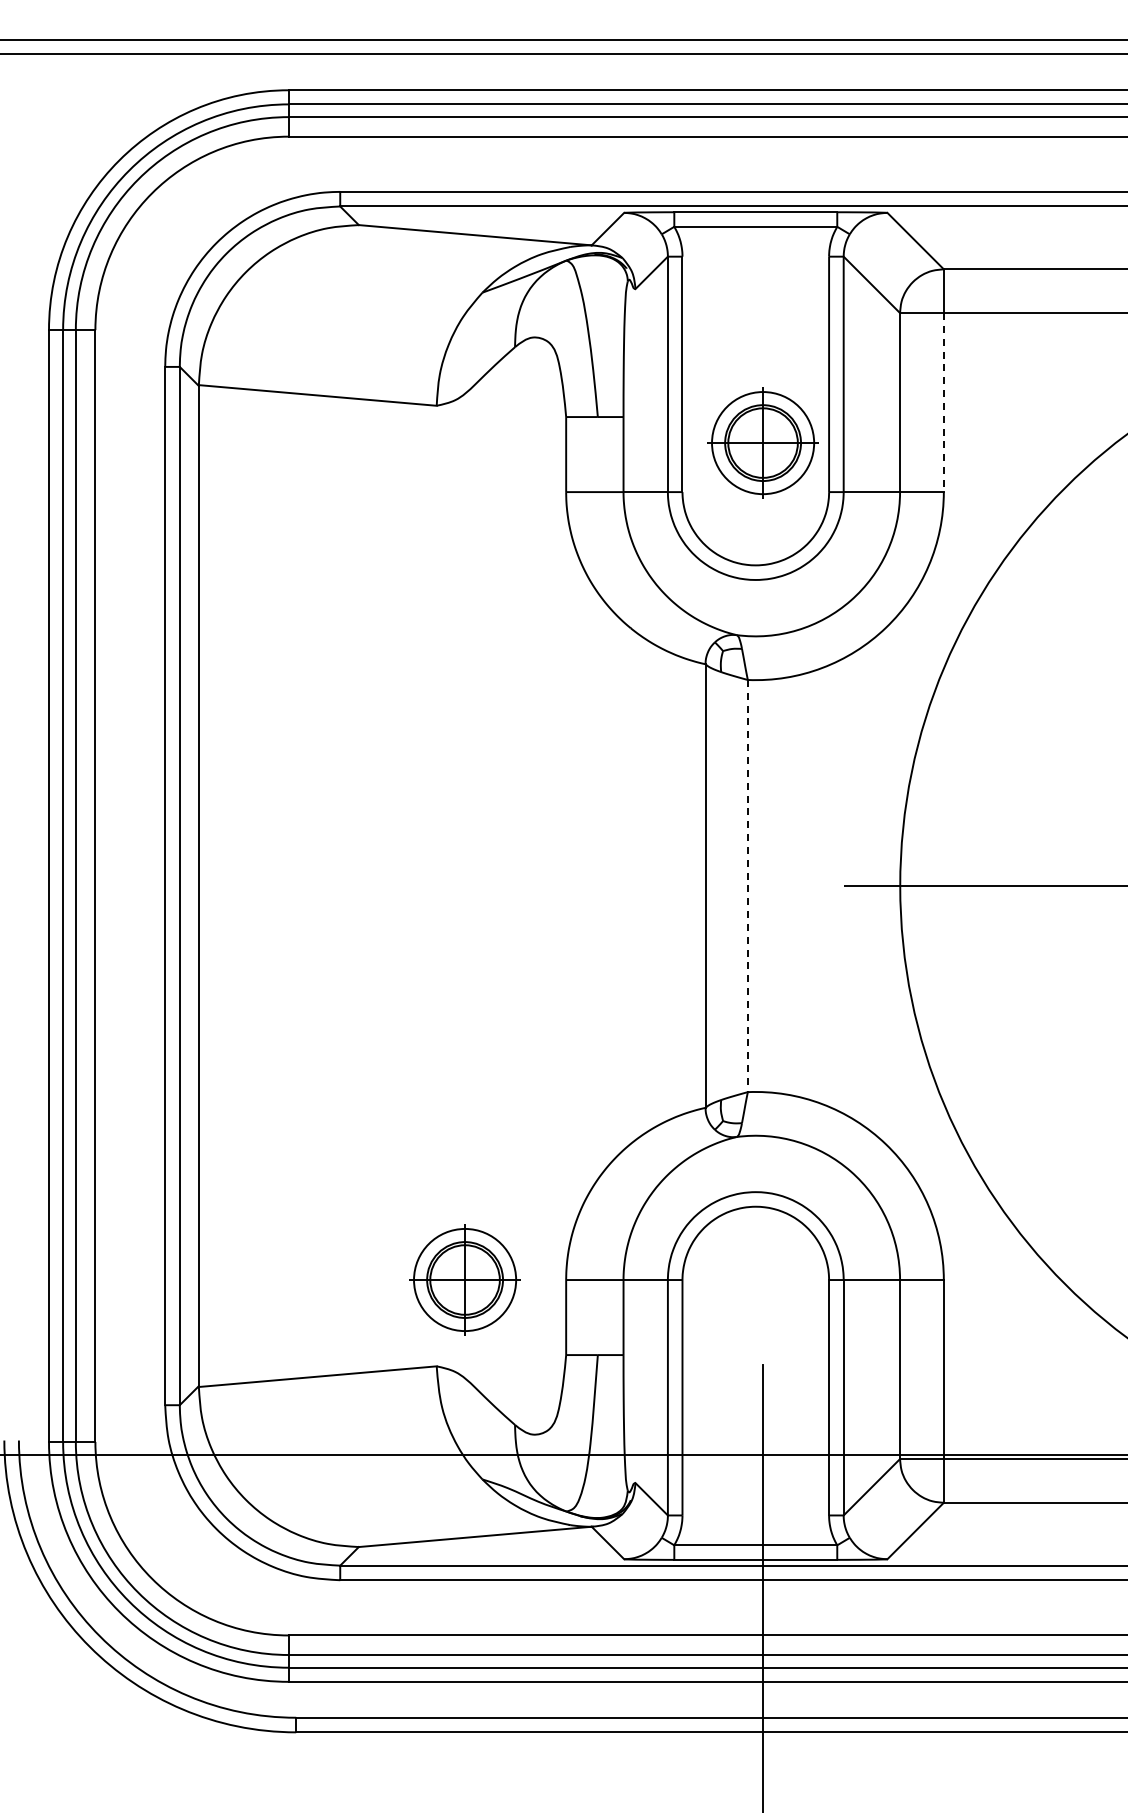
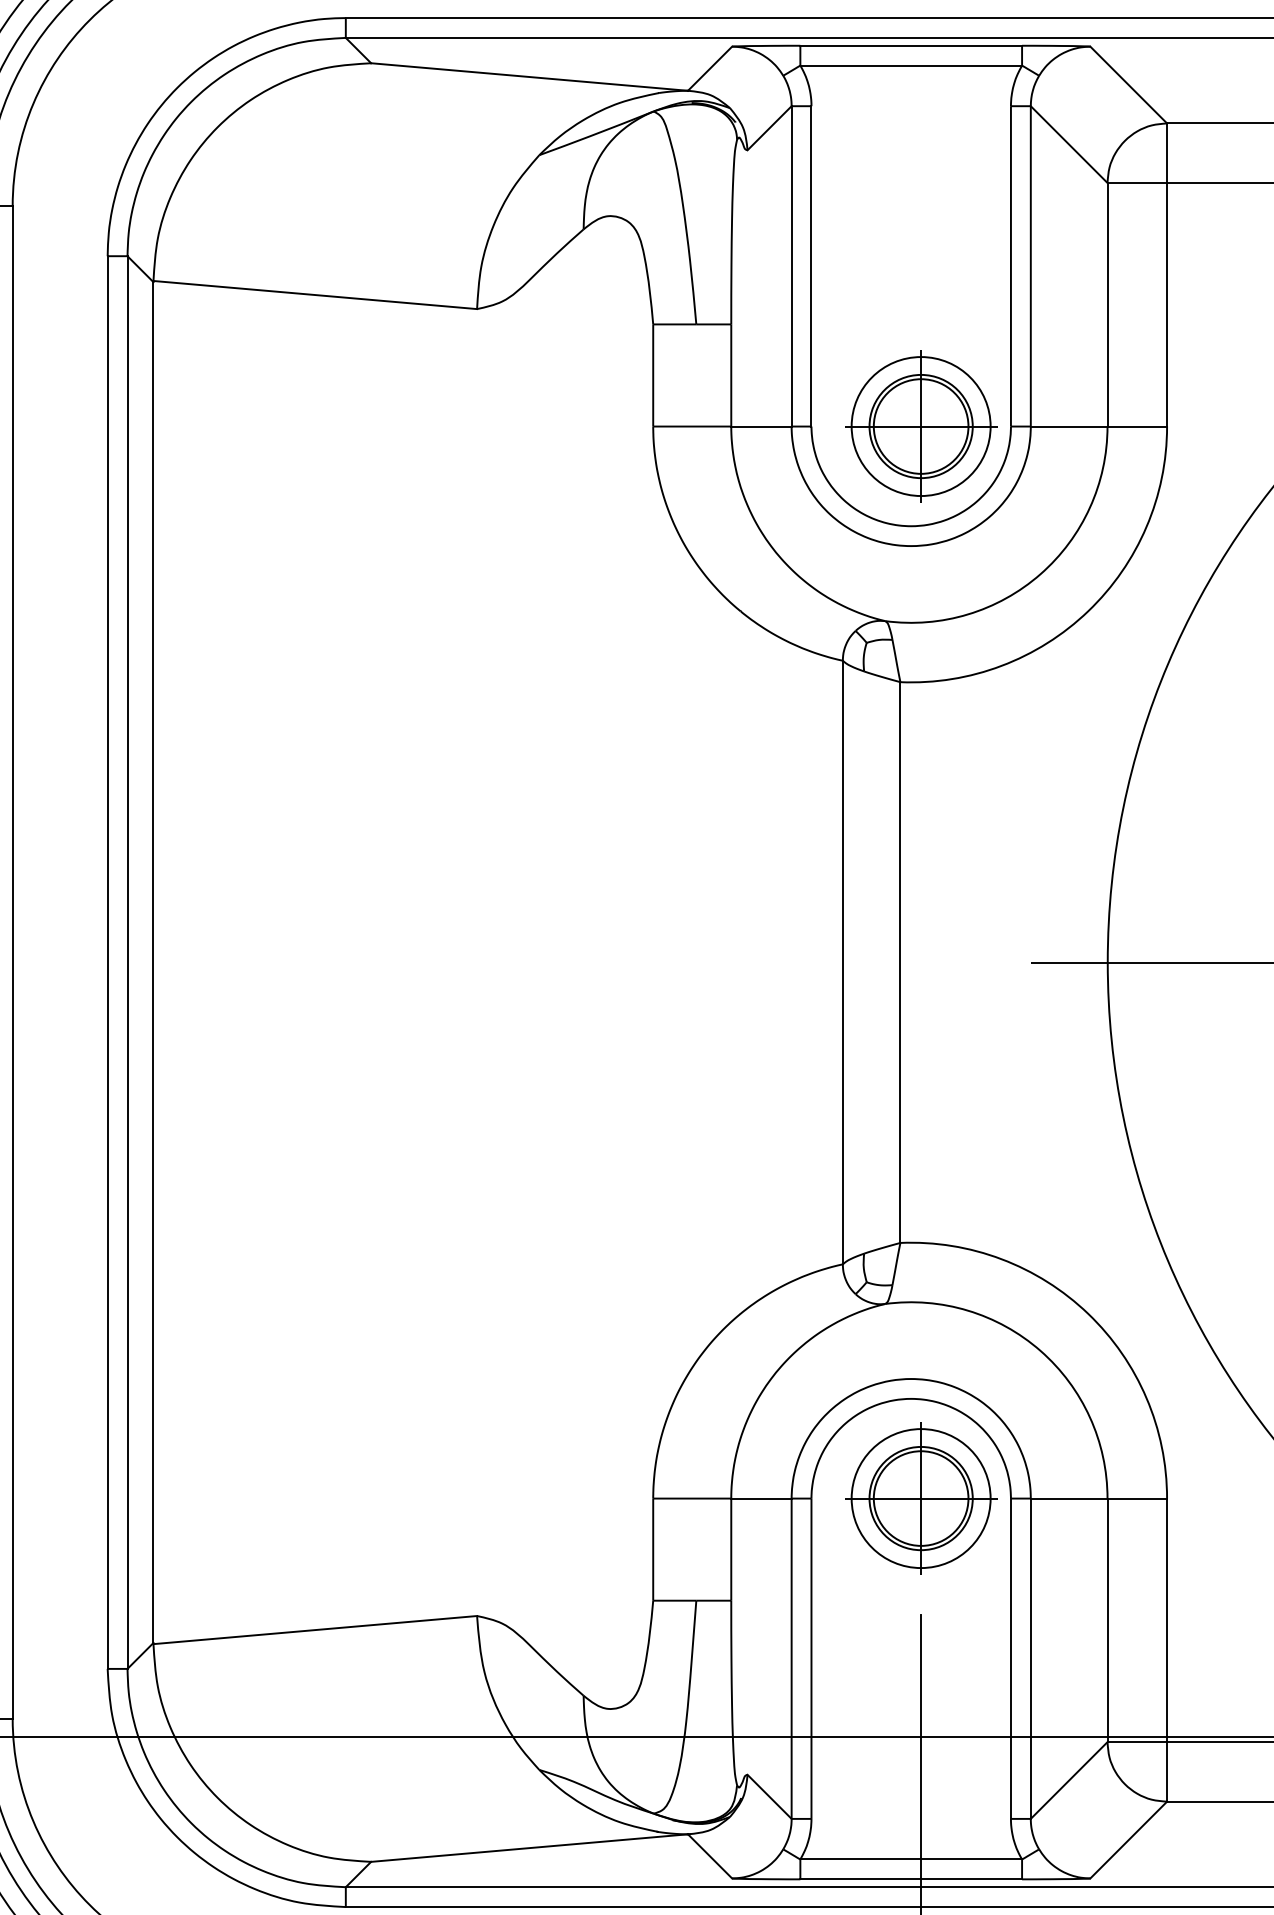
line: (943, 402) -> (1166, 304), dashed -> solid
part: (762, 442) -> (920, 425), moved
line: (747, 886) -> (899, 963), dashed -> solid
part: (464, 1279) -> (920, 1497), moved

